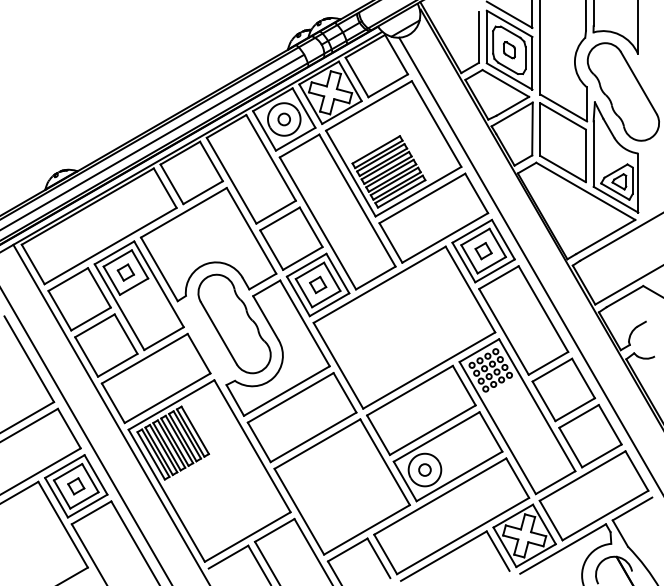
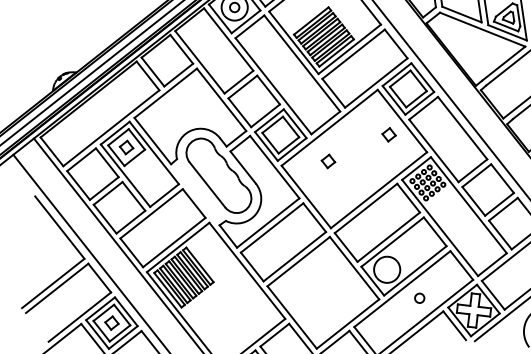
part: (483, 251) -> (389, 135), moved
part: (318, 284) -> (328, 161), moved
circle: (424, 469) -> (419, 297), moved

